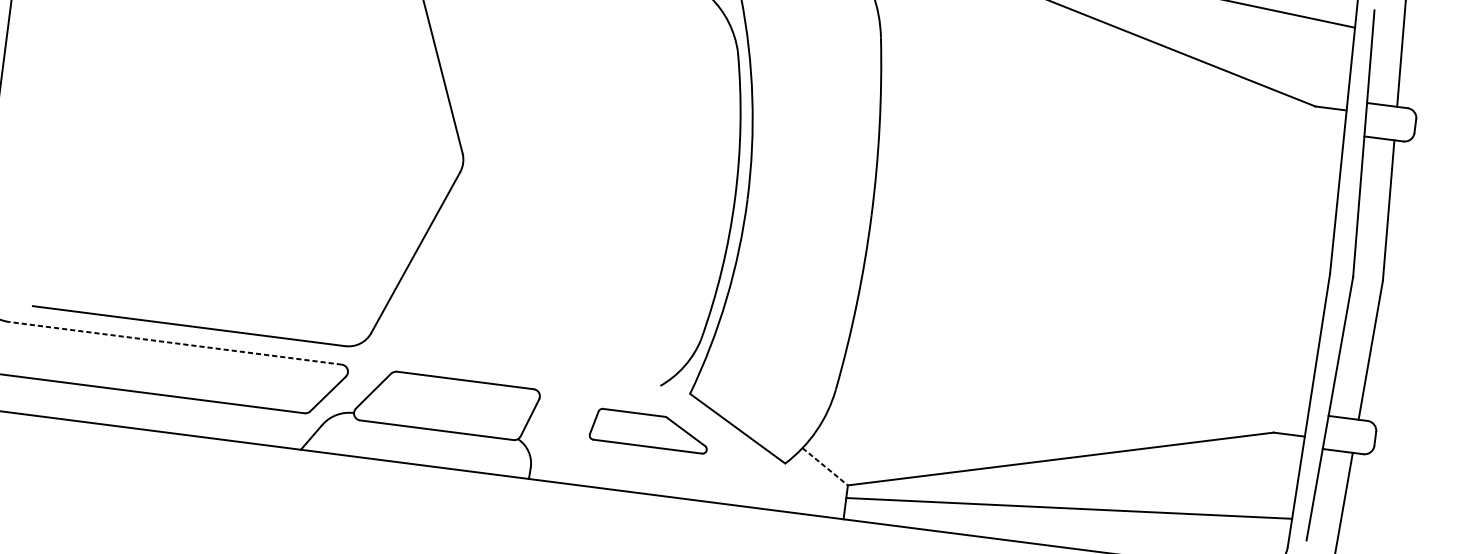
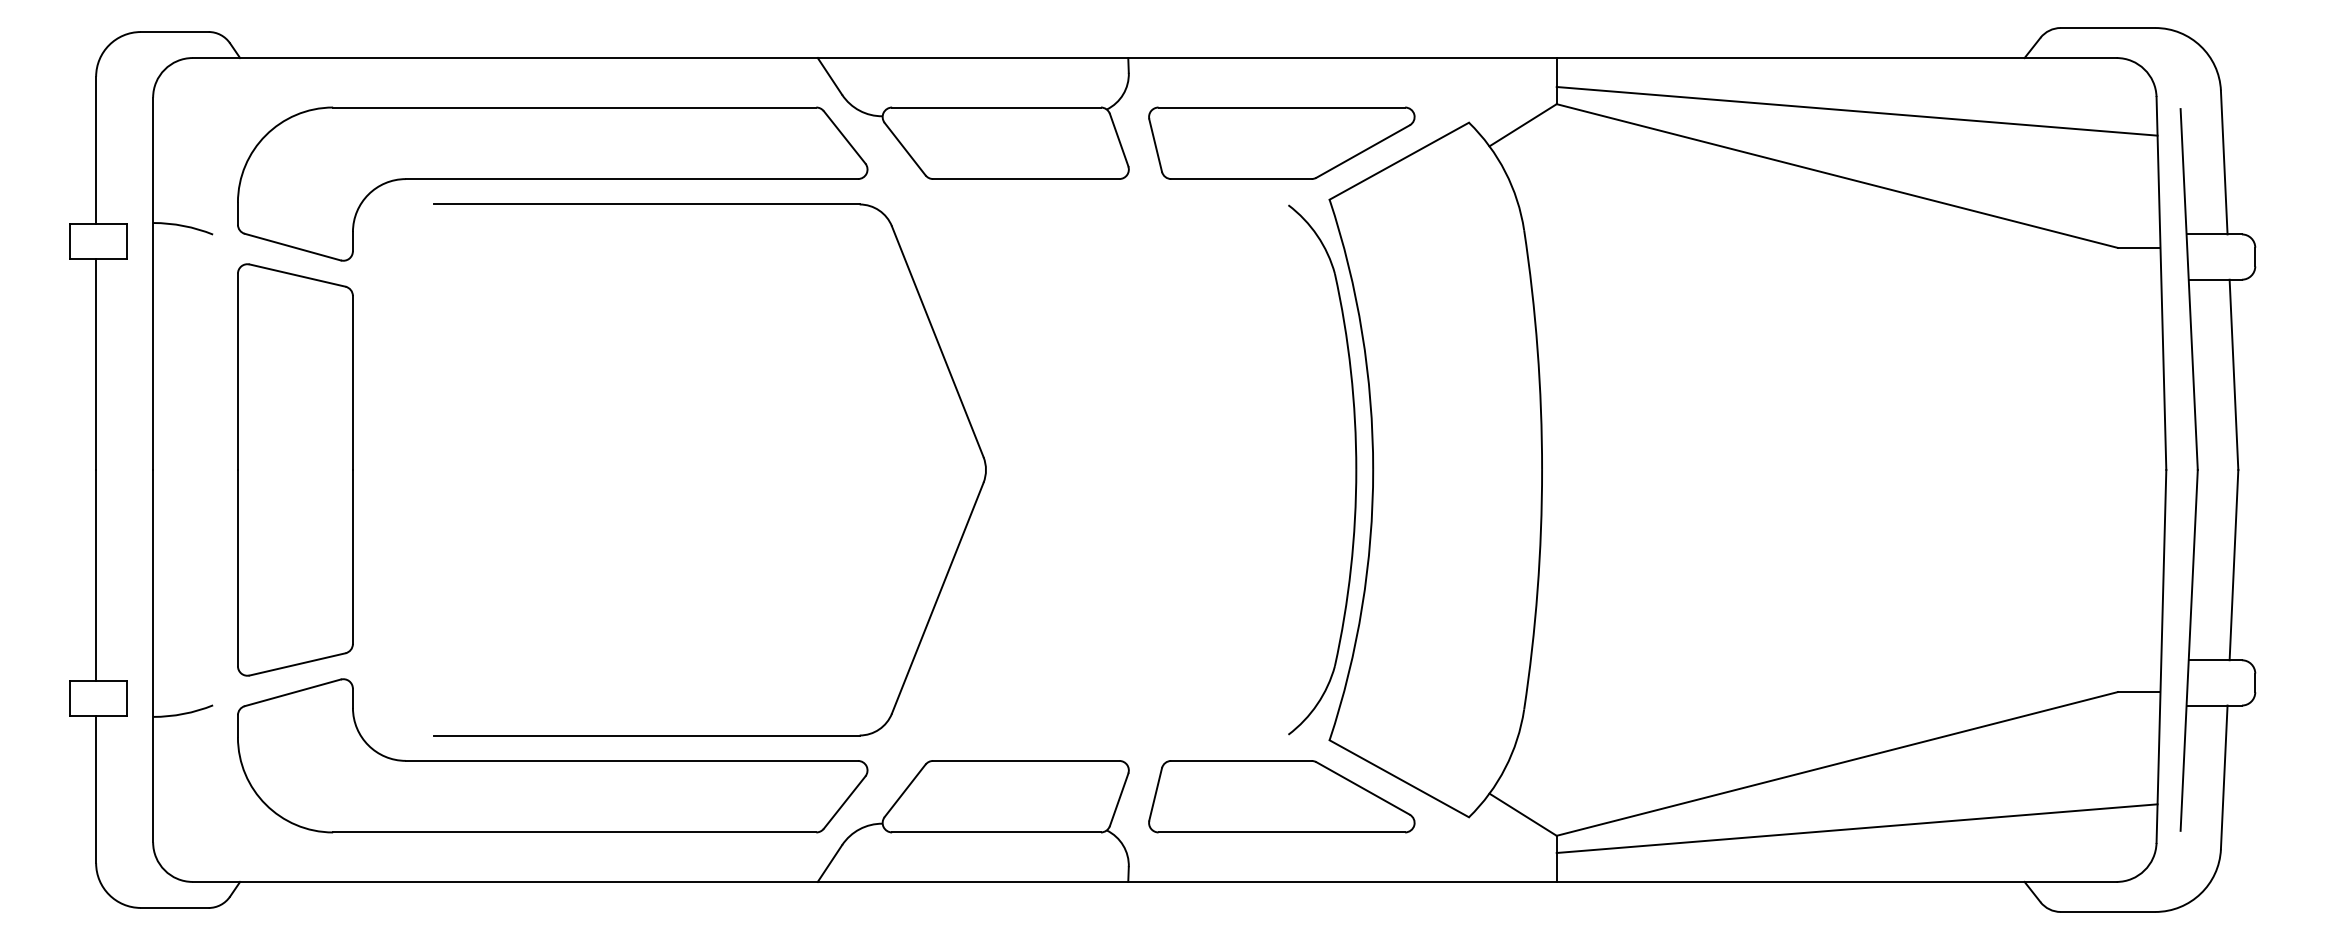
line: (175, 343) -> (631, 760), dashed -> solid
part: (649, 430) -> (1281, 796), size x1.67
line: (825, 466) -> (1523, 814), dashed -> solid

